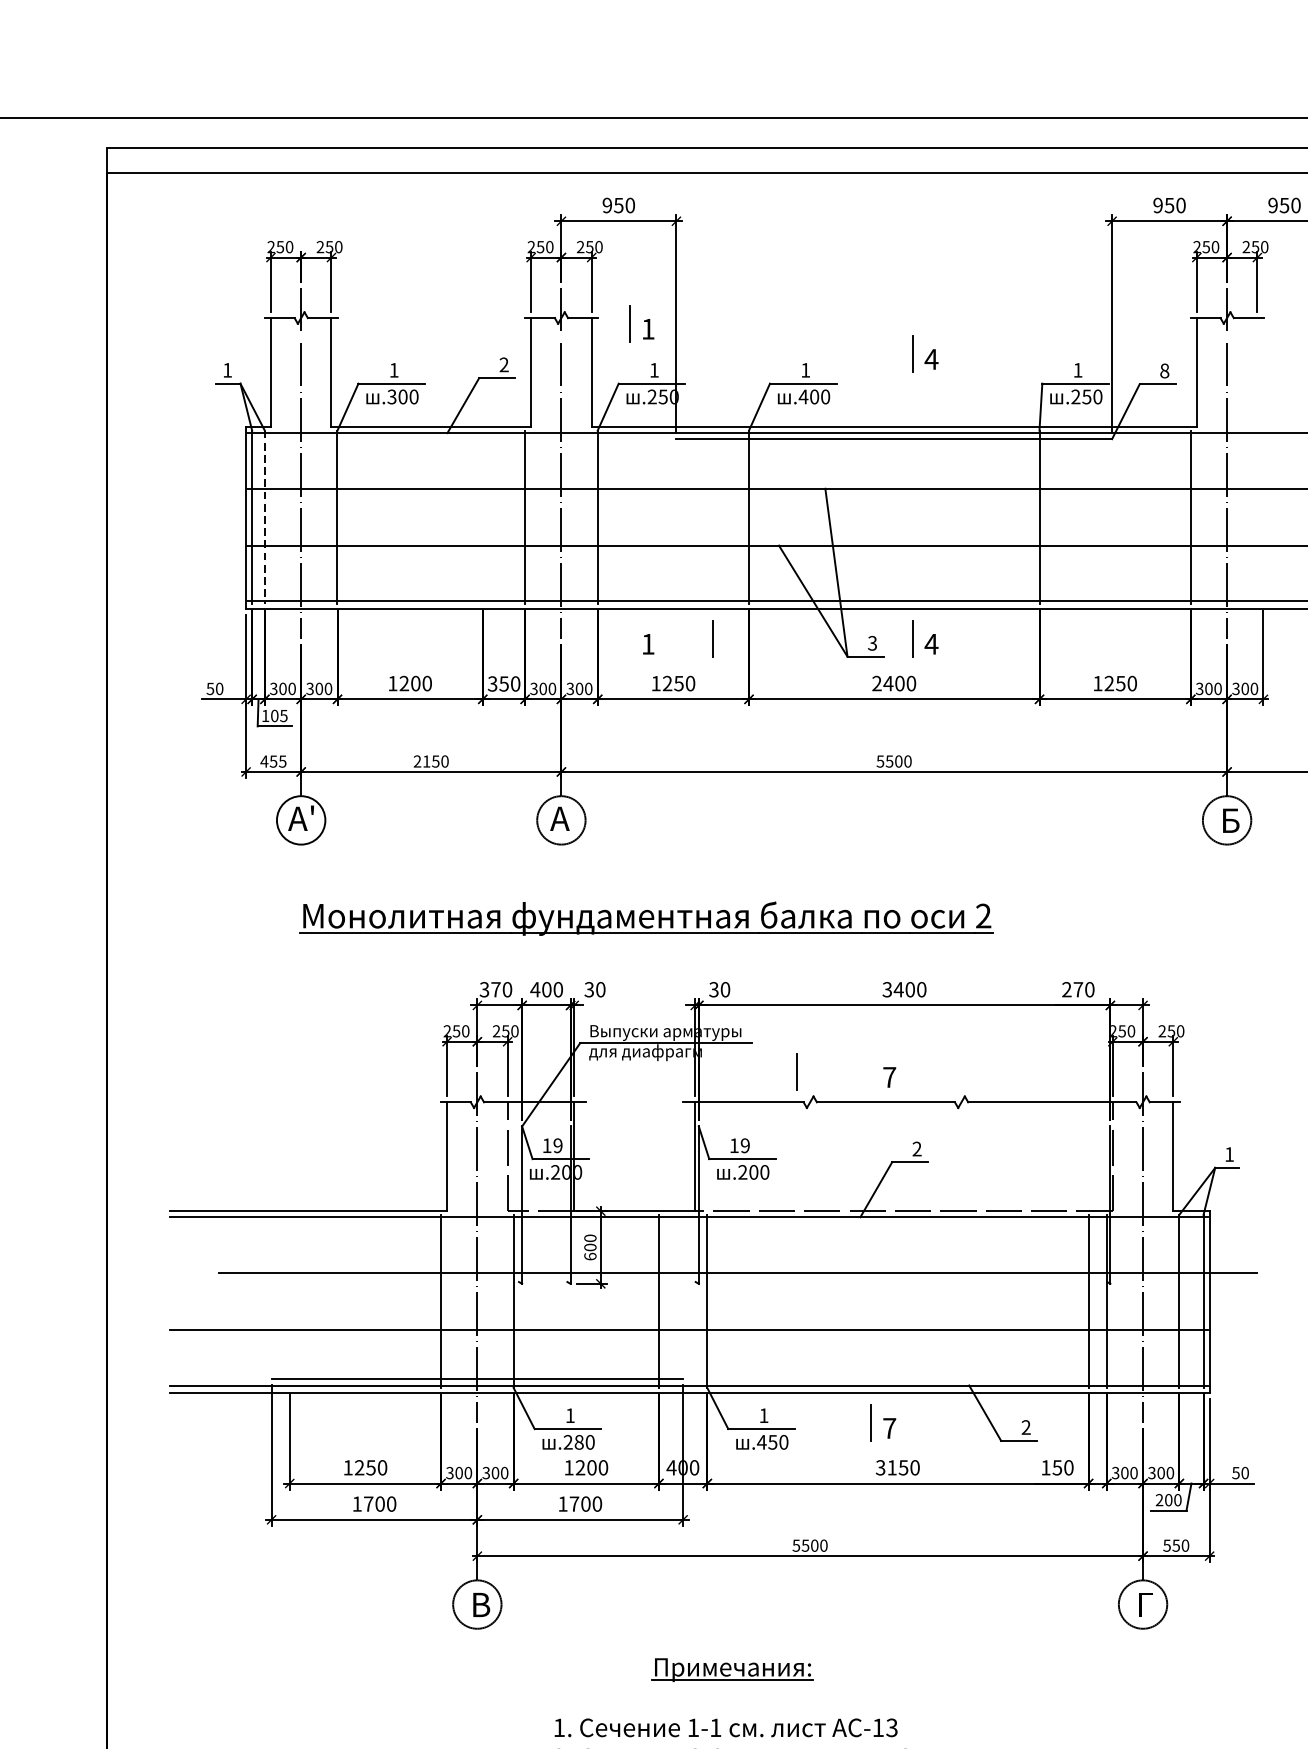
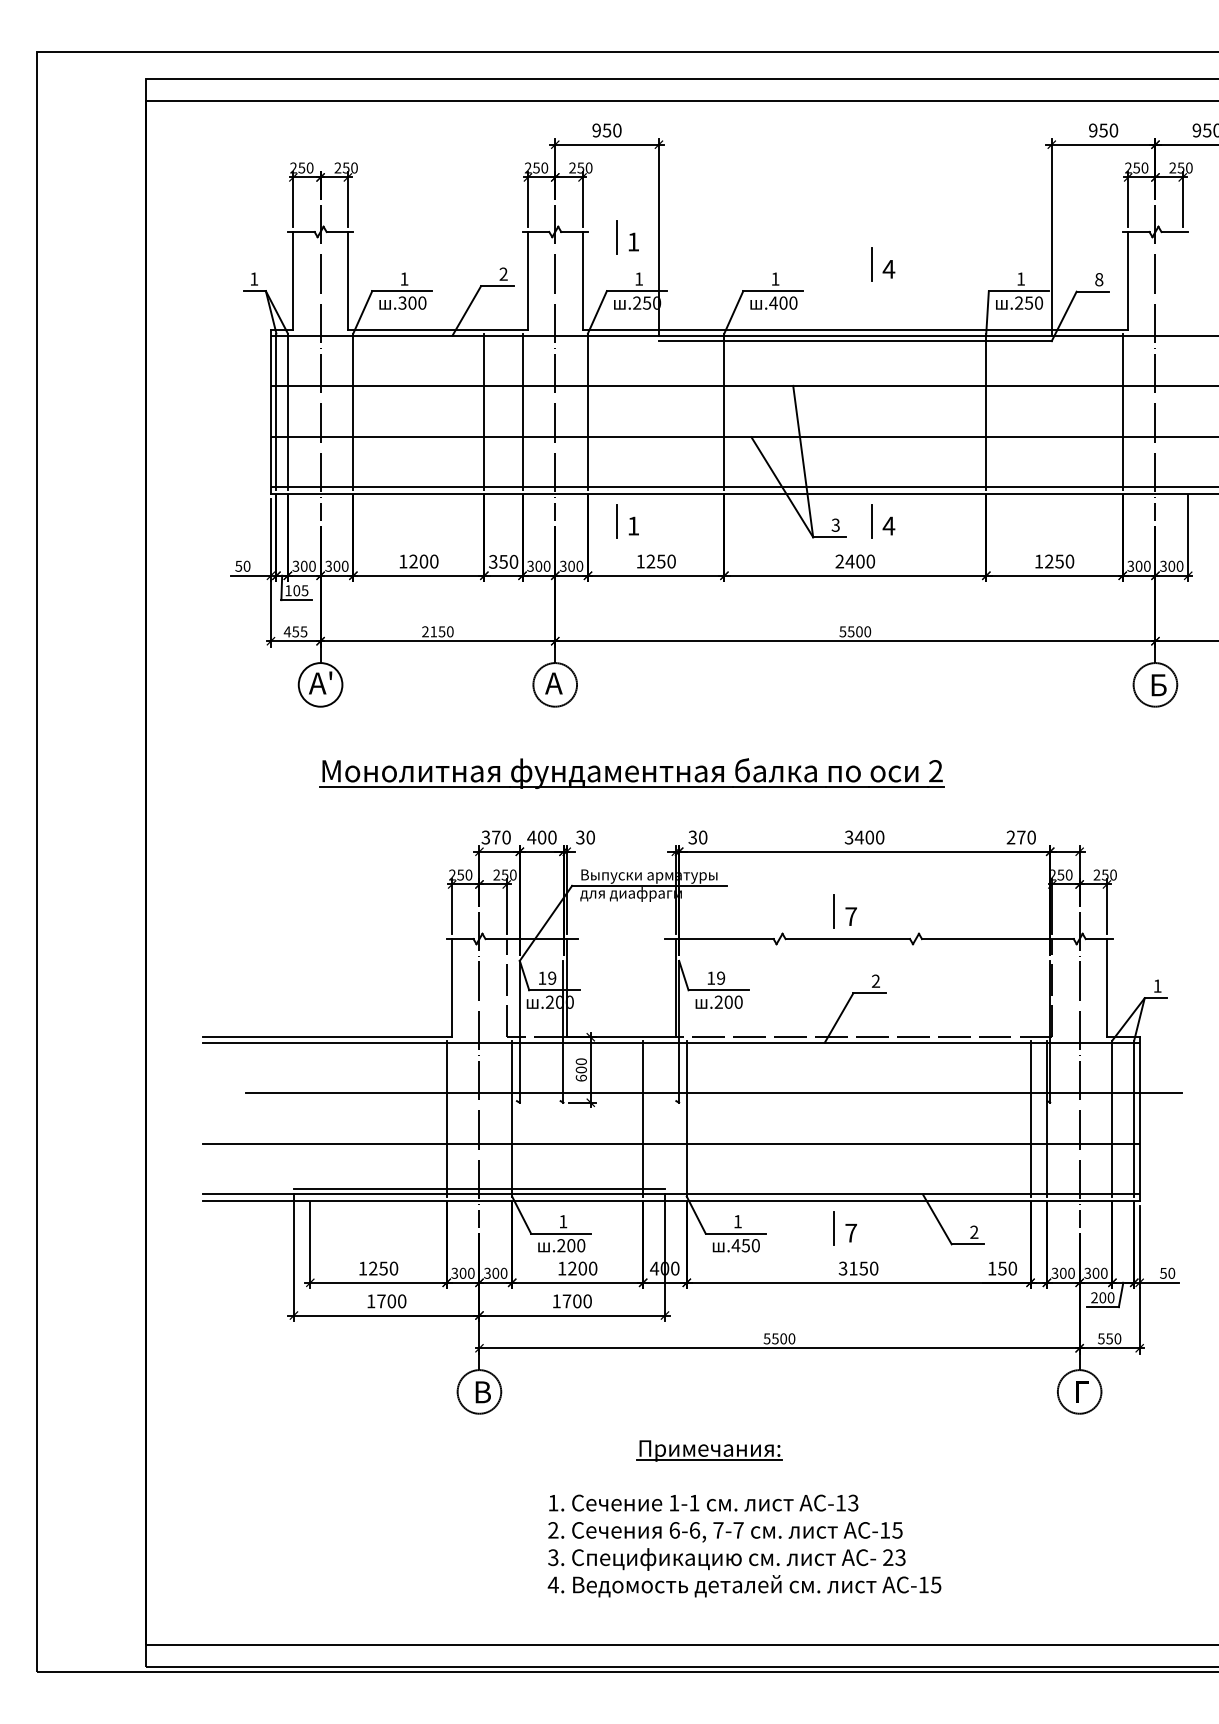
line: (482, 517) -> (484, 411), added
line: (264, 518) -> (287, 412), dashed -> solid
line: (712, 639) -> (616, 521), moved
line: (795, 1071) -> (833, 911), moved
text: (579, 1442) -> (571, 1245), .280 -> .200

